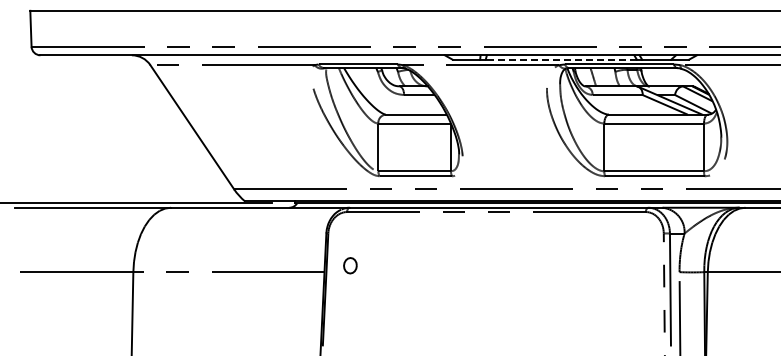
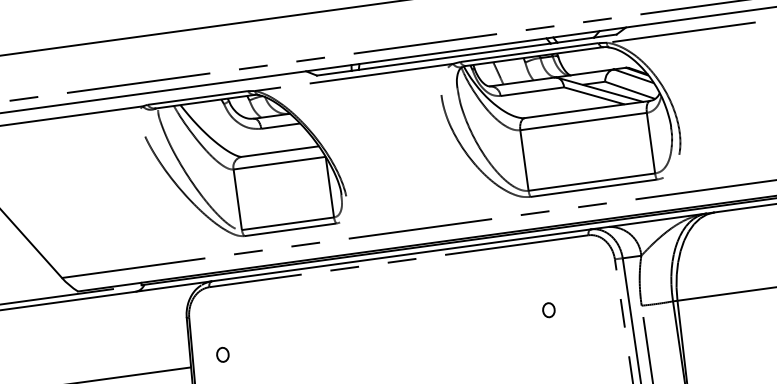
line: (561, 59) -> (454, 56), dashed -> solid
part: (350, 265) -> (222, 354), size x0.71
part: (606, 265) -> (547, 309), added

